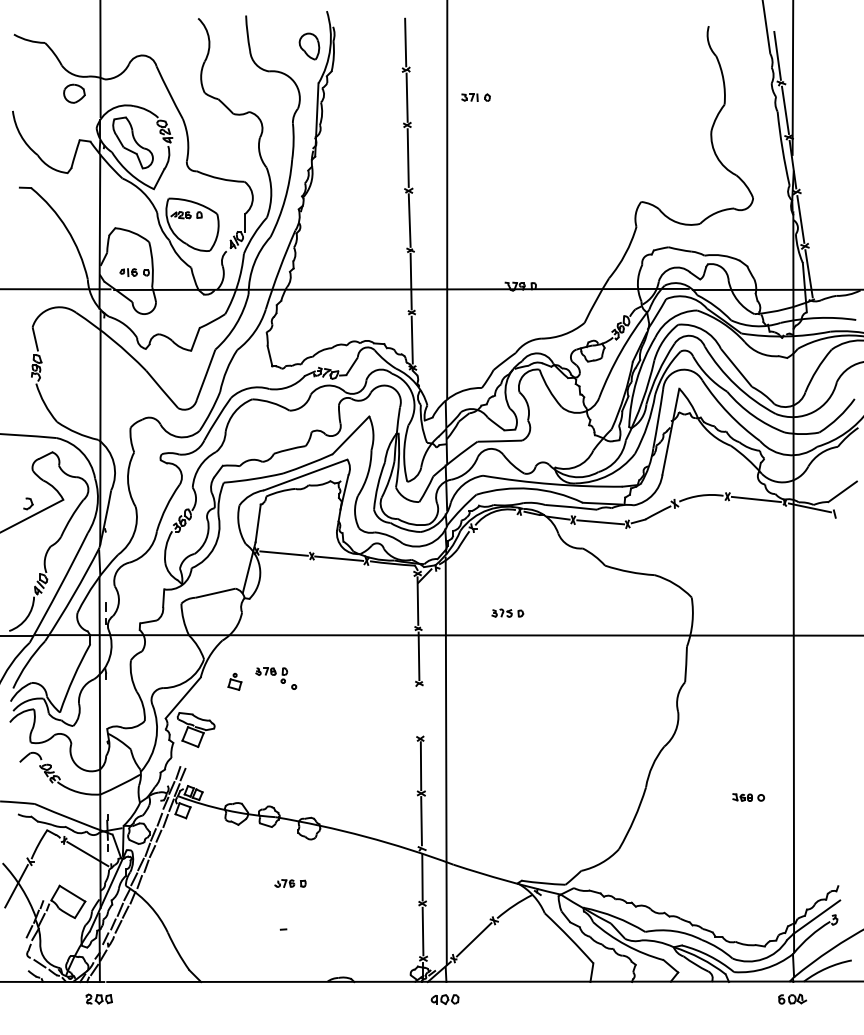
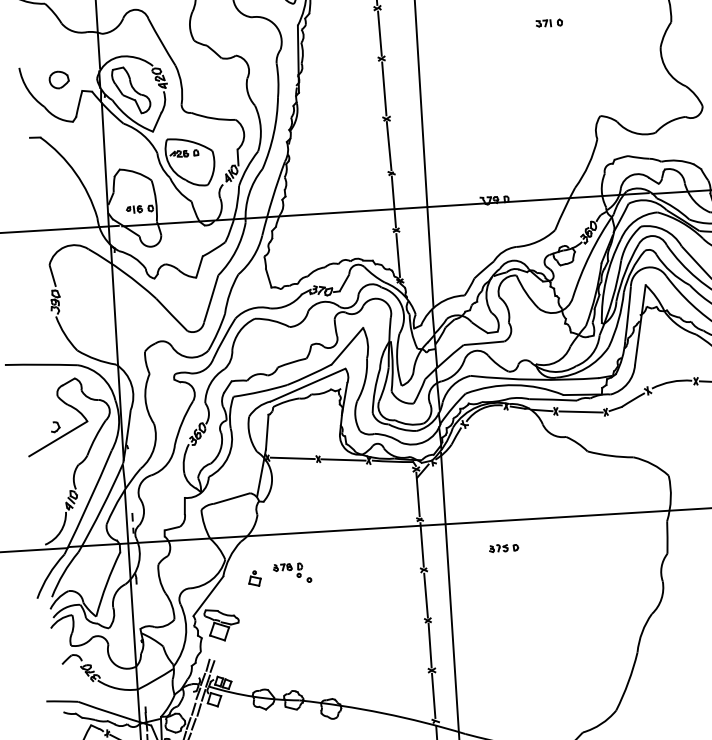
part: (74, 93) -> (59, 79), moved
part: (475, 97) -> (548, 23), moved
part: (507, 612) -> (503, 547), moved
line: (419, 711) -> (425, 595), added

